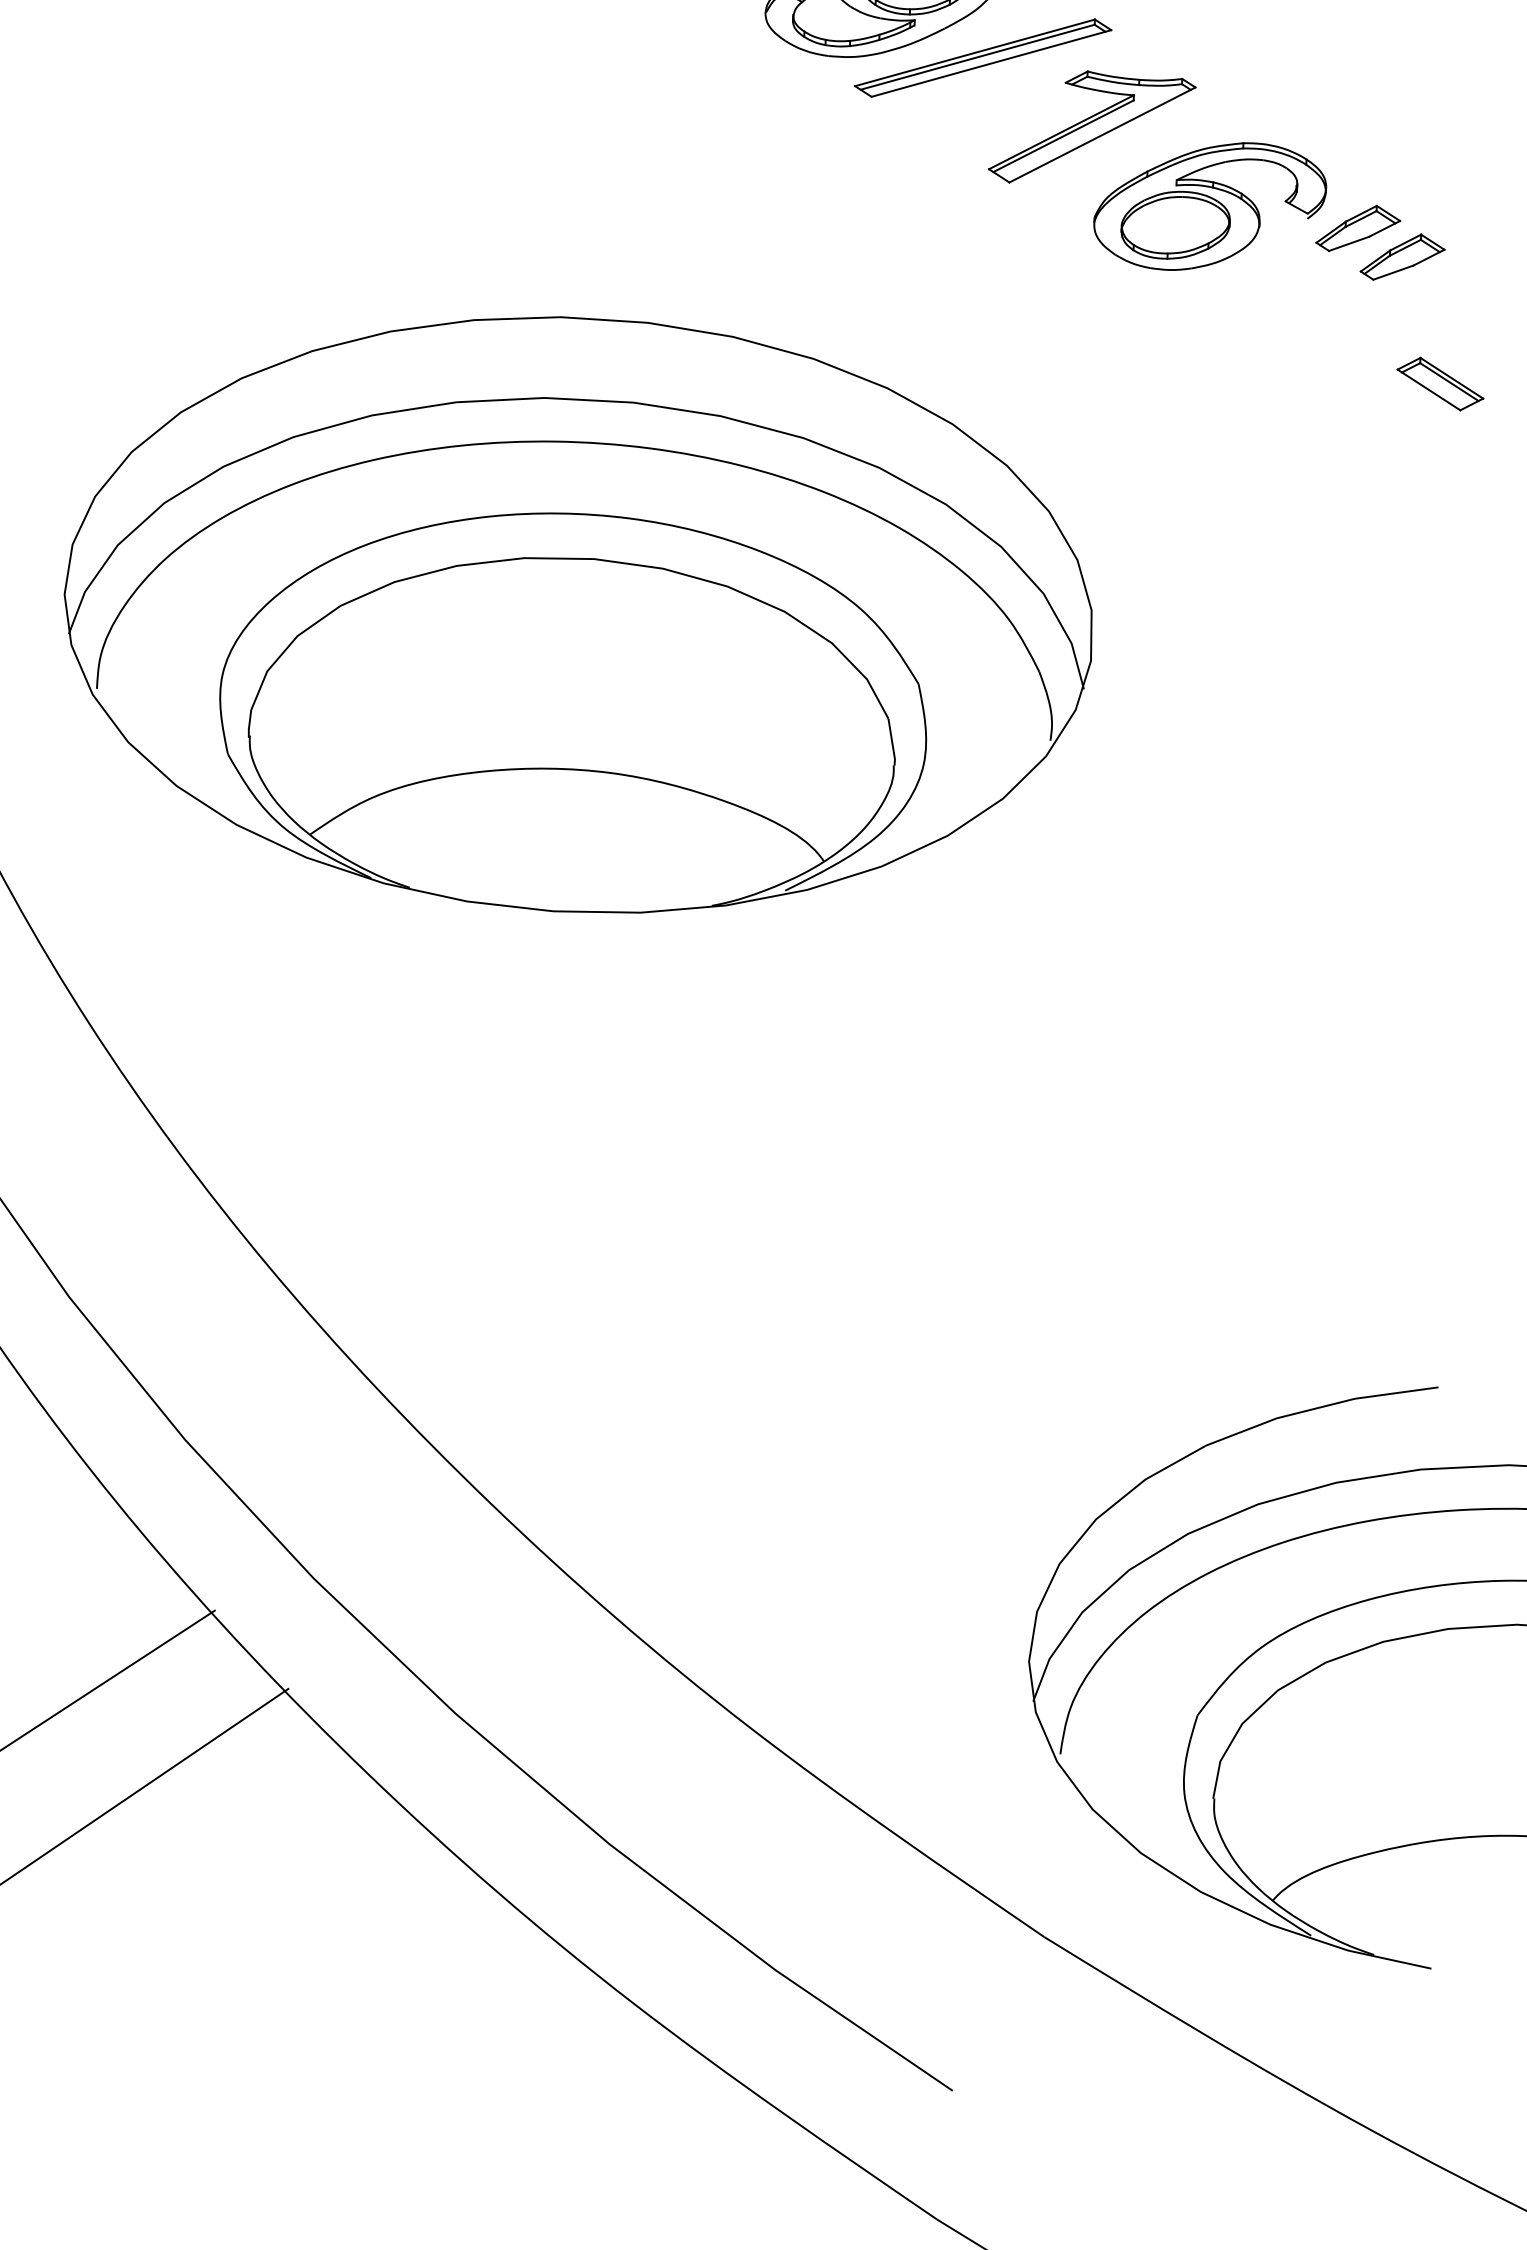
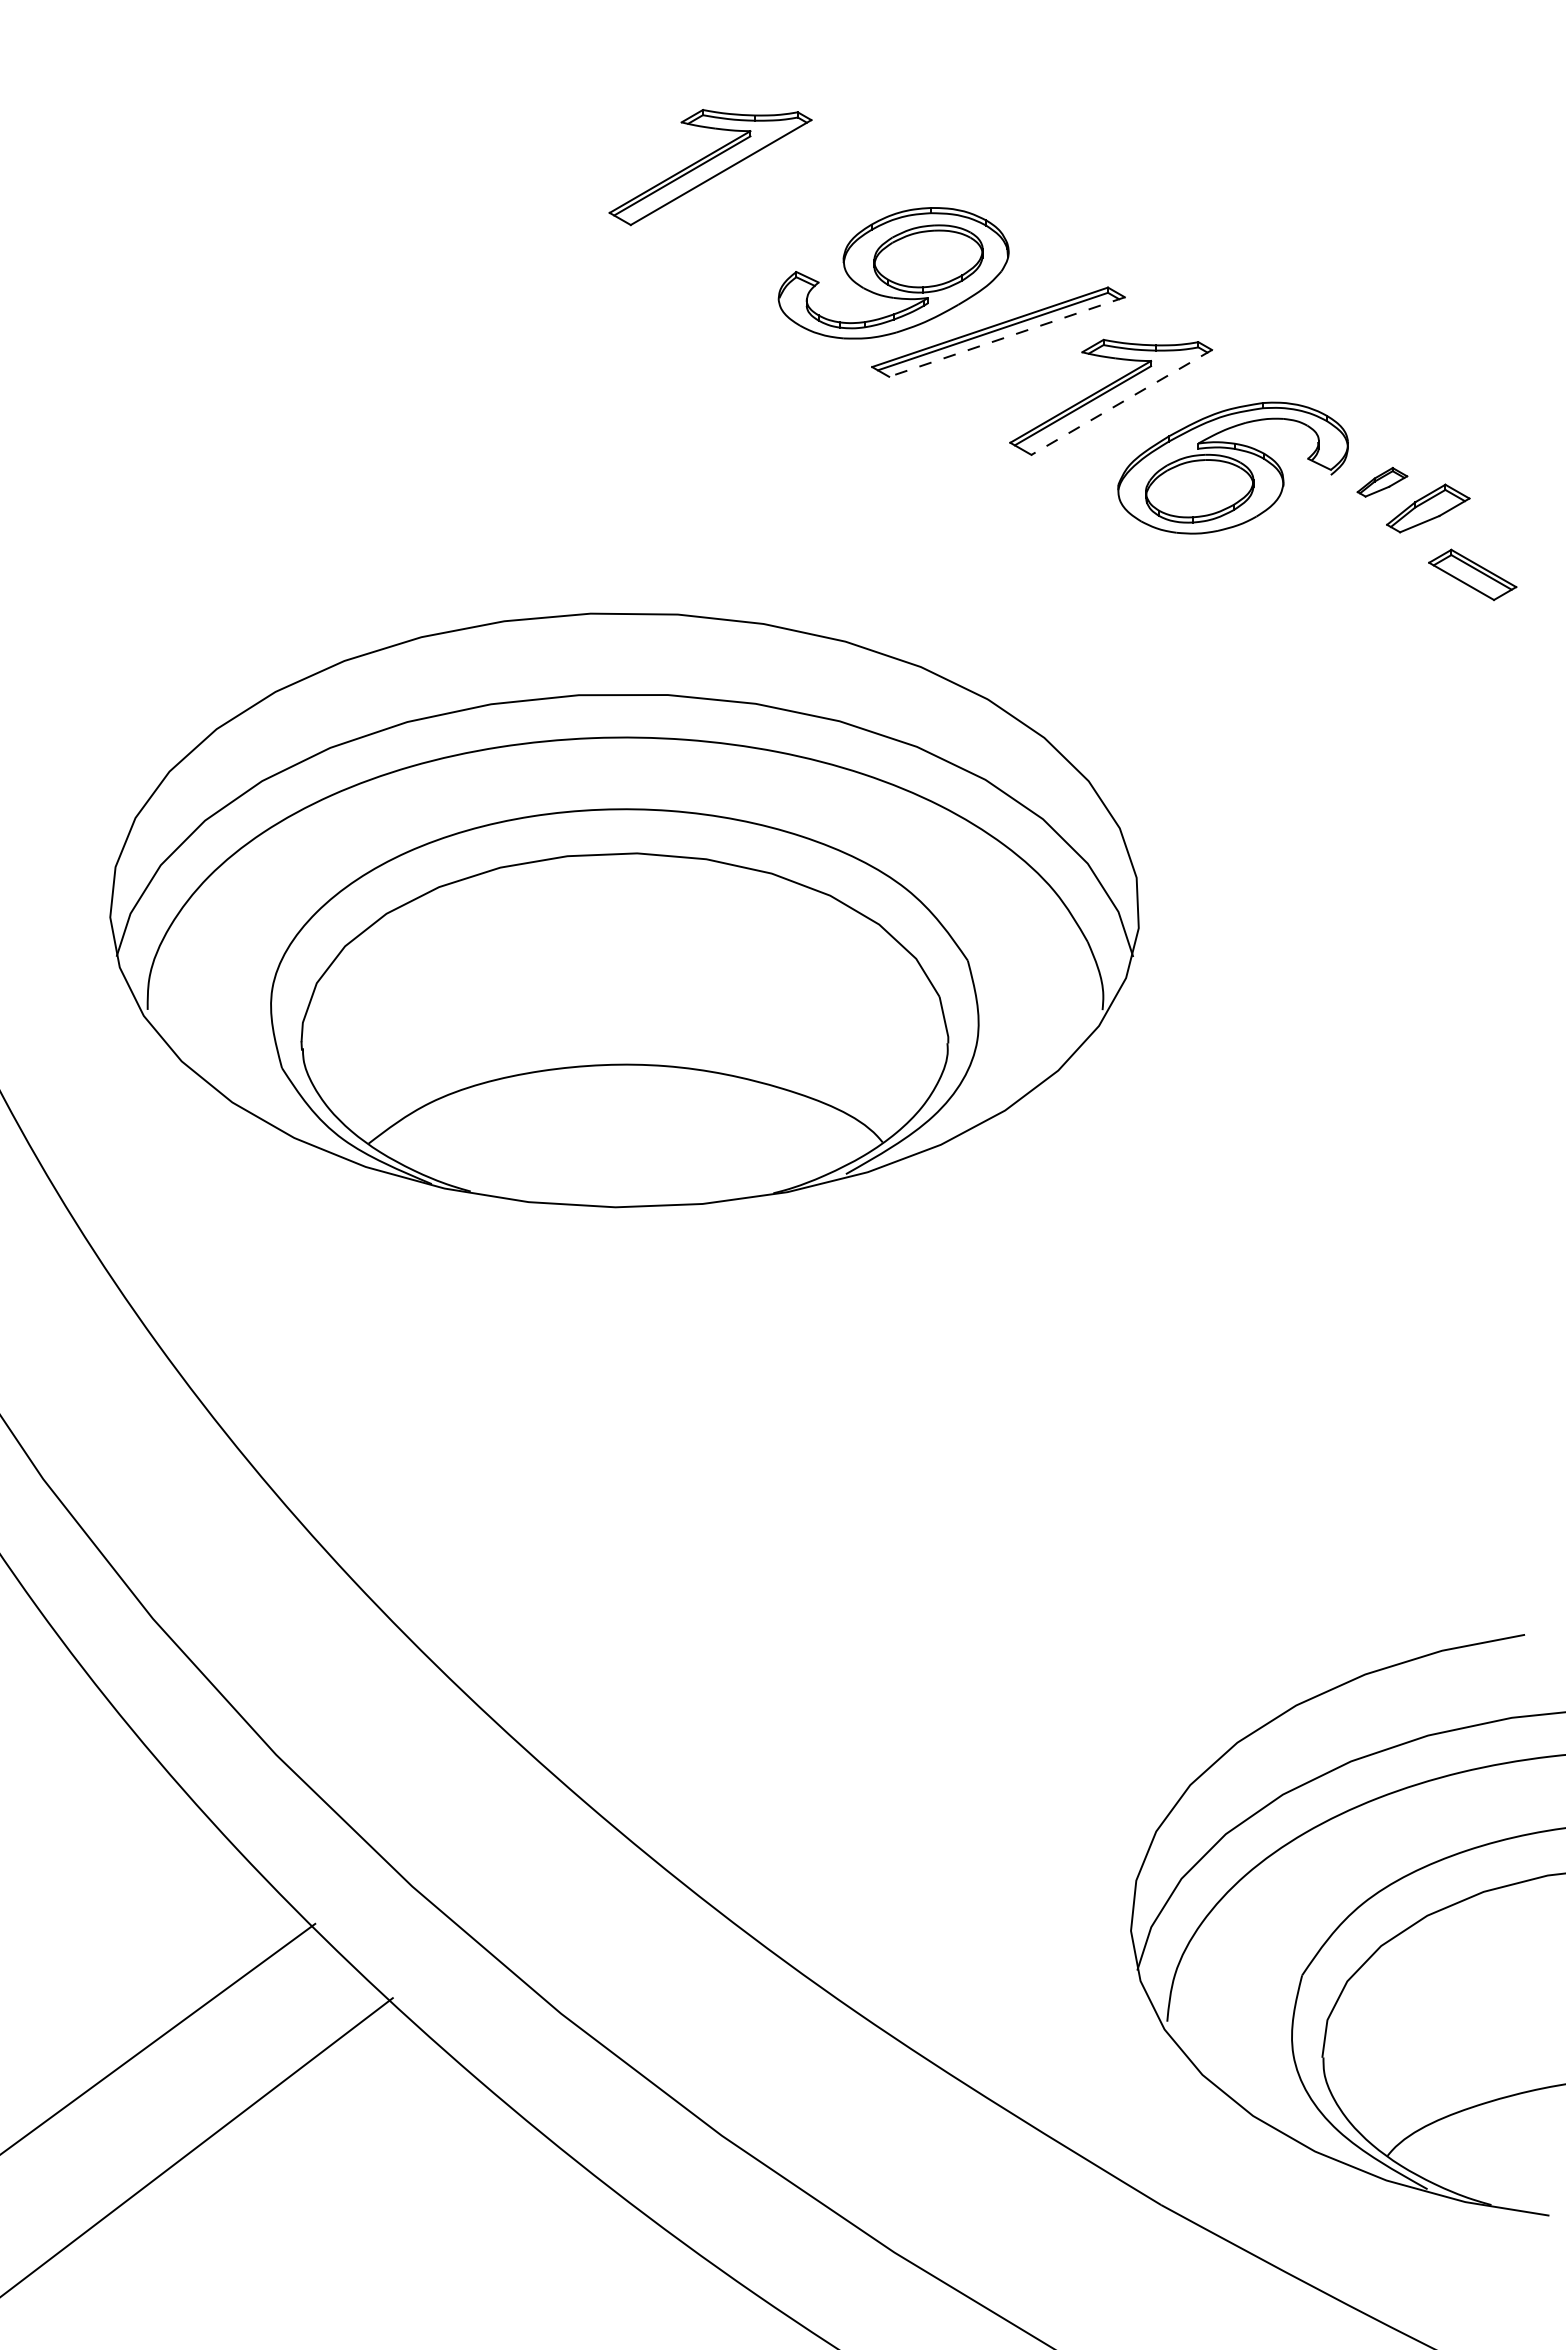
line: (990, 63) -> (1006, 337), solid -> dashed
line: (1102, 135) -> (1121, 402), solid -> dashed
part: (1358, 229) -> (1382, 482), size x0.6
part: (1440, 383) -> (1472, 574), moved

